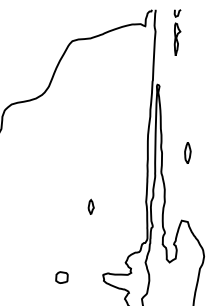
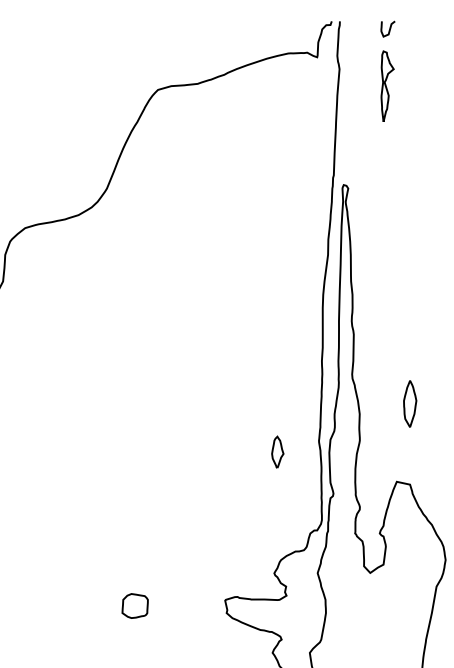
part: (187, 152) -> (409, 402), moved
part: (90, 206) -> (276, 450), moved

